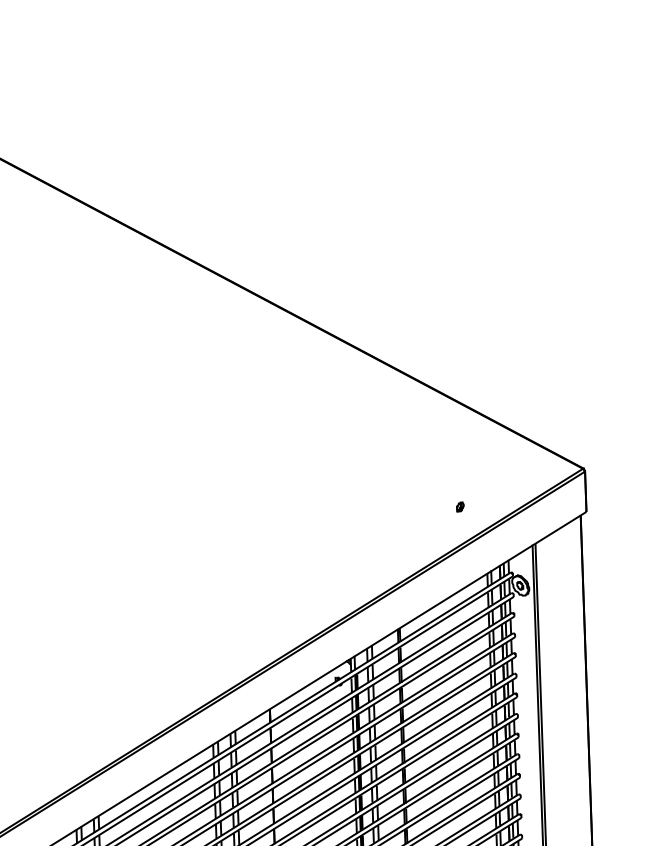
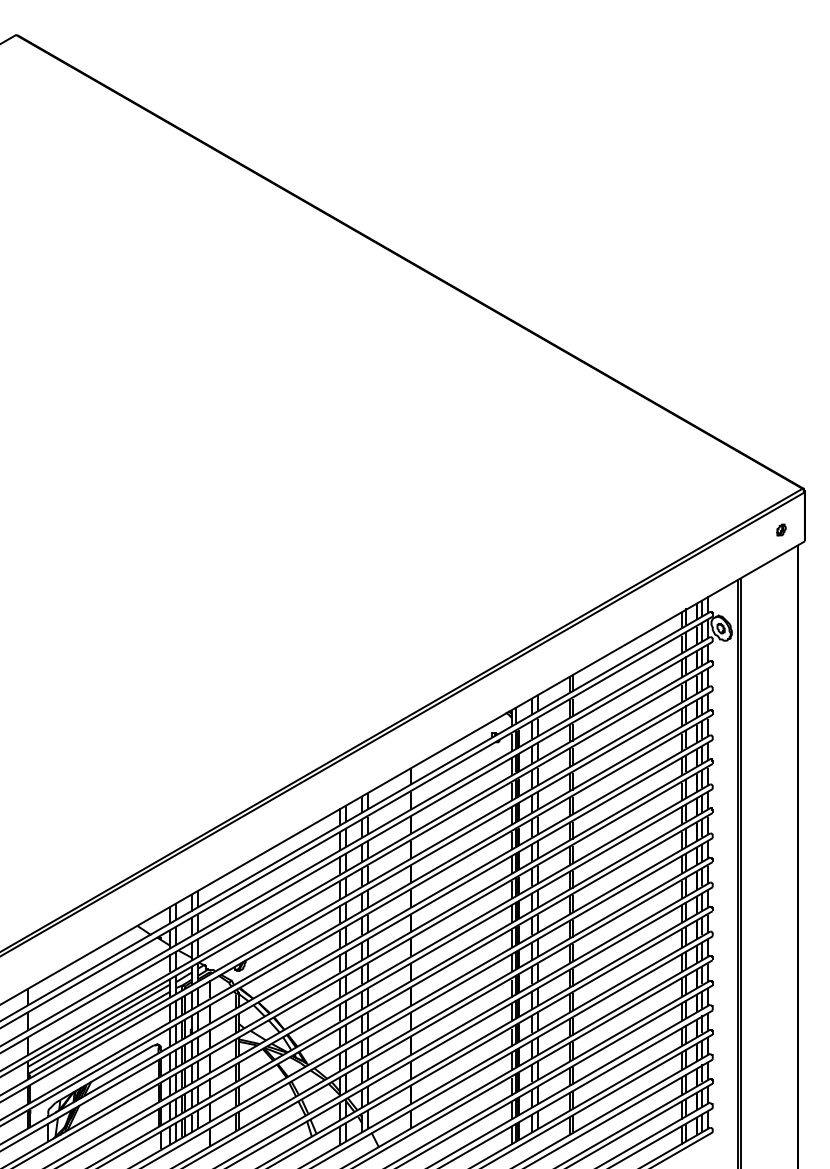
part: (460, 506) -> (781, 529), moved

